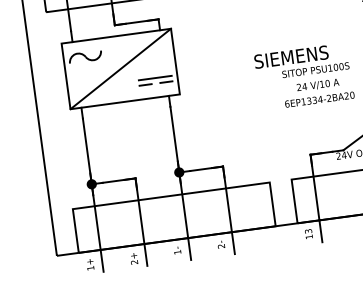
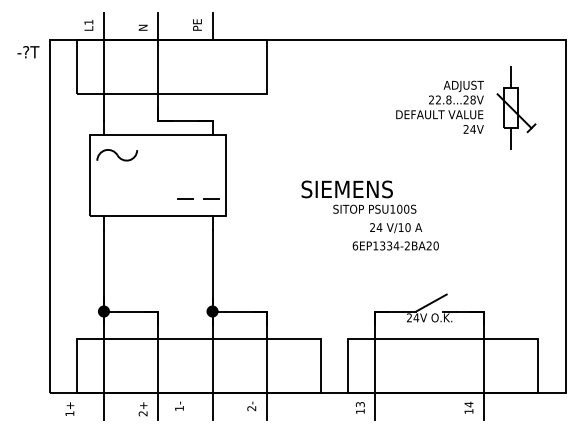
text: (301, 61) -> (358, 196), moved
line: (120, 68) -> (158, 175), removed
line: (155, 78) -> (198, 192), removed
text: (177, 249) -> (179, 405), moved
text: (89, 264) -> (69, 408), moved

